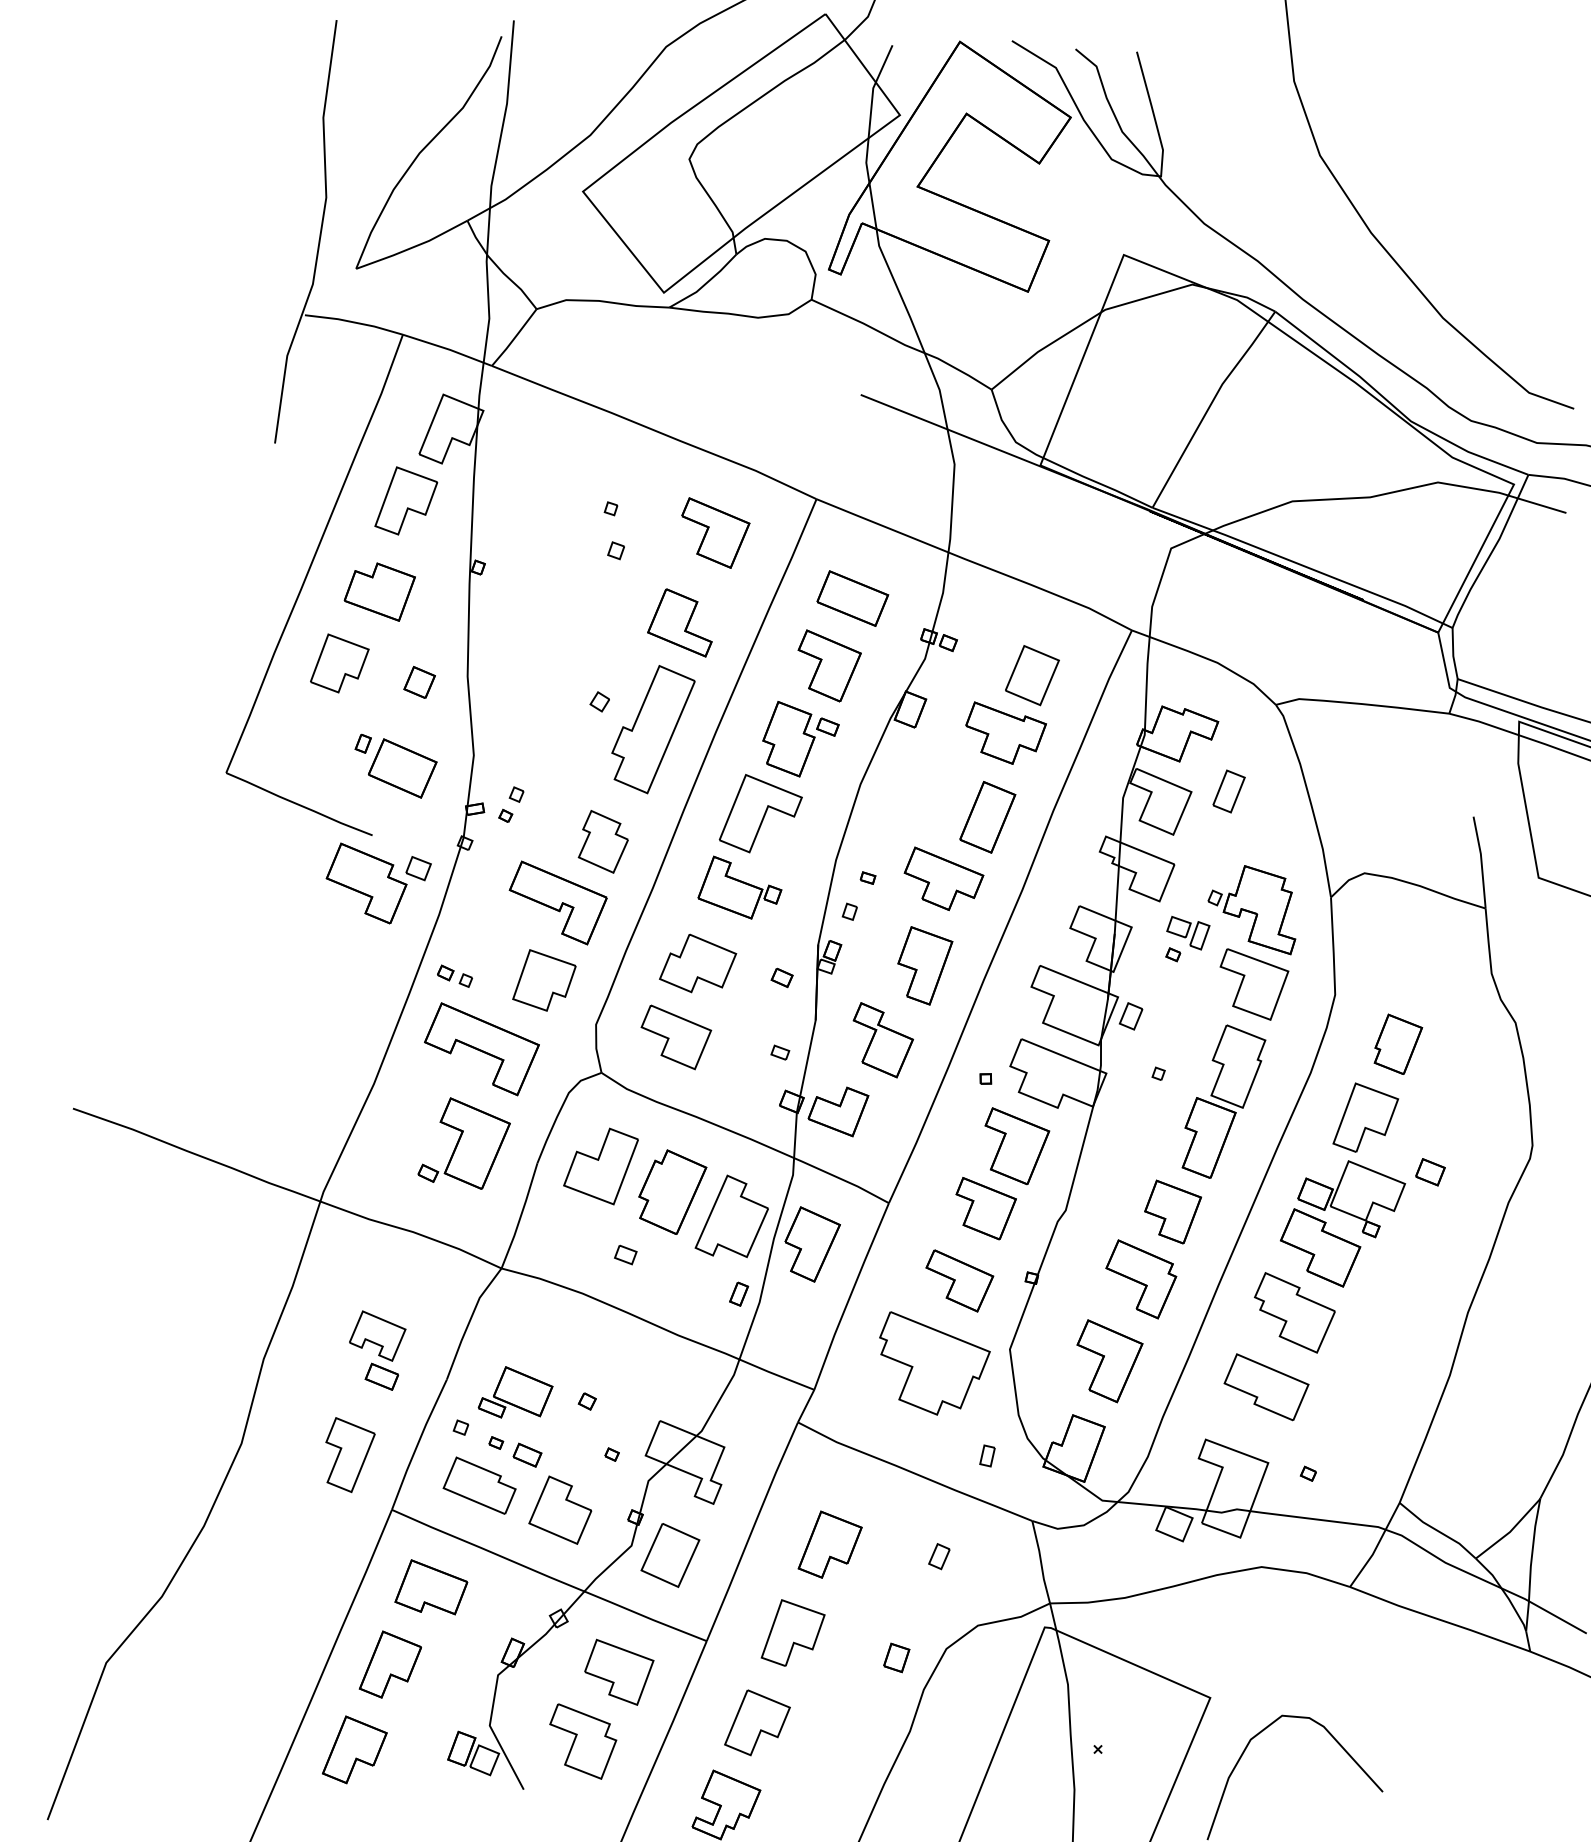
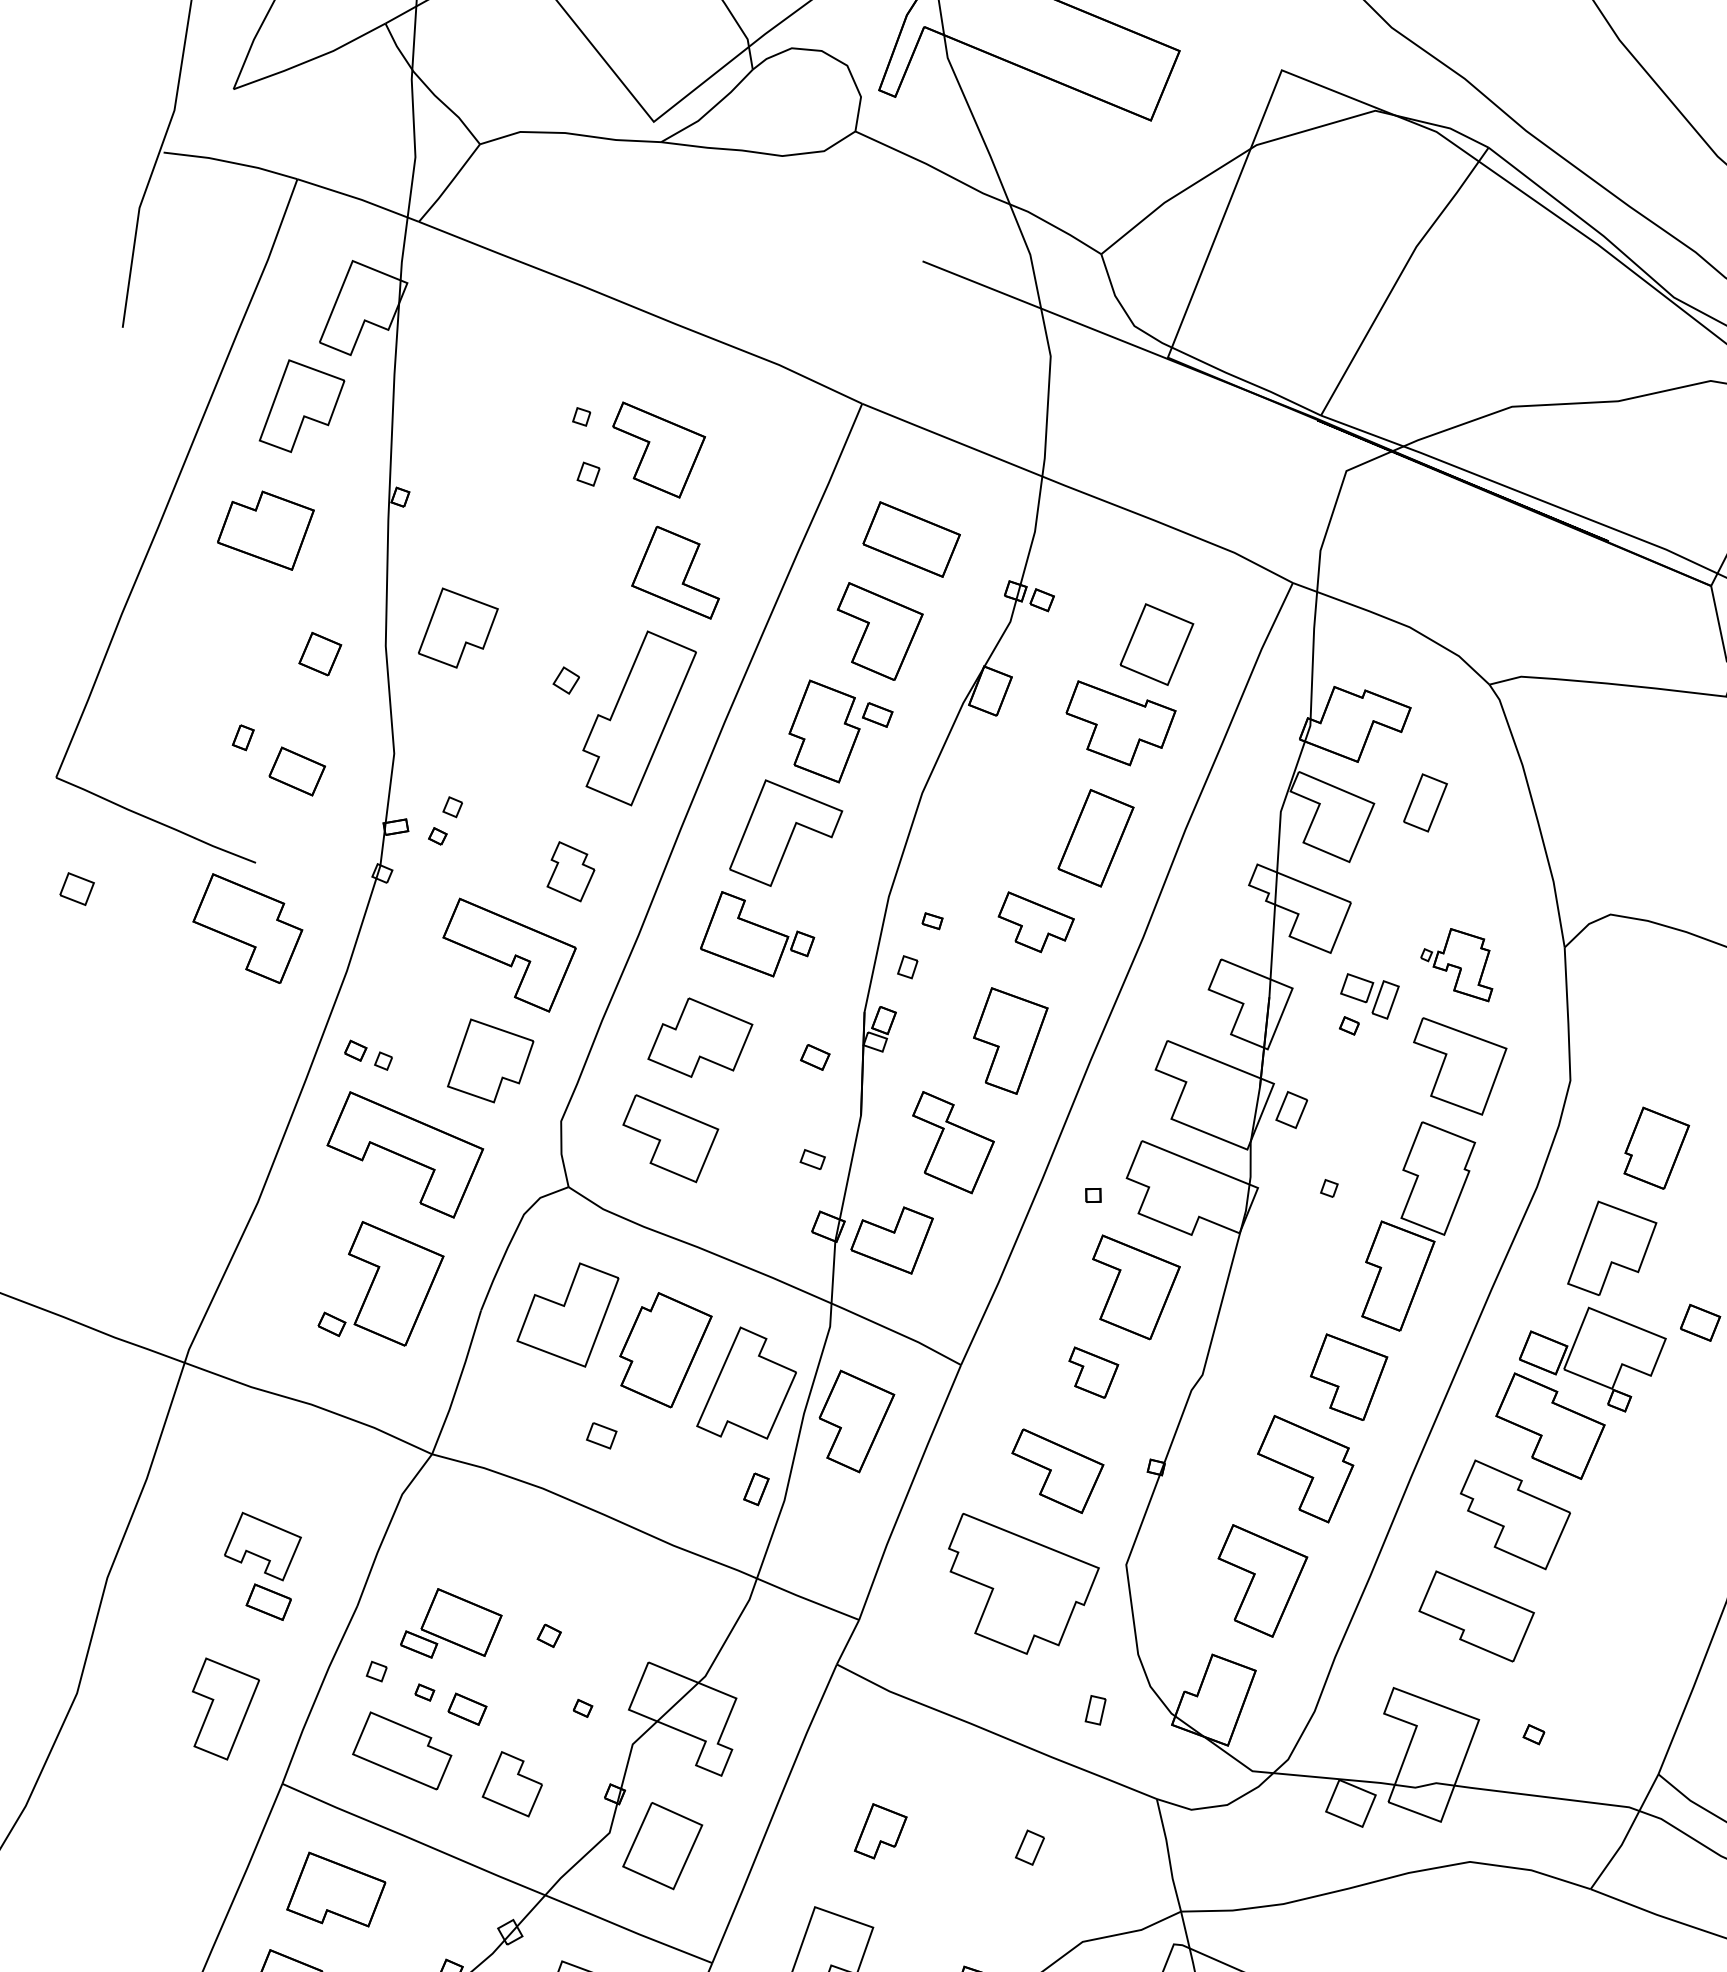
part: (715, 532) -> (658, 449), moved
part: (339, 663) -> (457, 628), moved
part: (402, 768) -> (296, 771), size x0.6
part: (602, 841) -> (569, 871), size x0.7
part: (418, 868) -> (76, 888), moved
part: (943, 878) -> (1035, 921), size x0.7
part: (1251, 910) -> (1456, 965), size x0.6
part: (985, 1208) -> (1092, 1372), size x0.6
part: (560, 1509) -> (512, 1783), size x0.7
part: (829, 1544) -> (879, 1831), size x0.6

